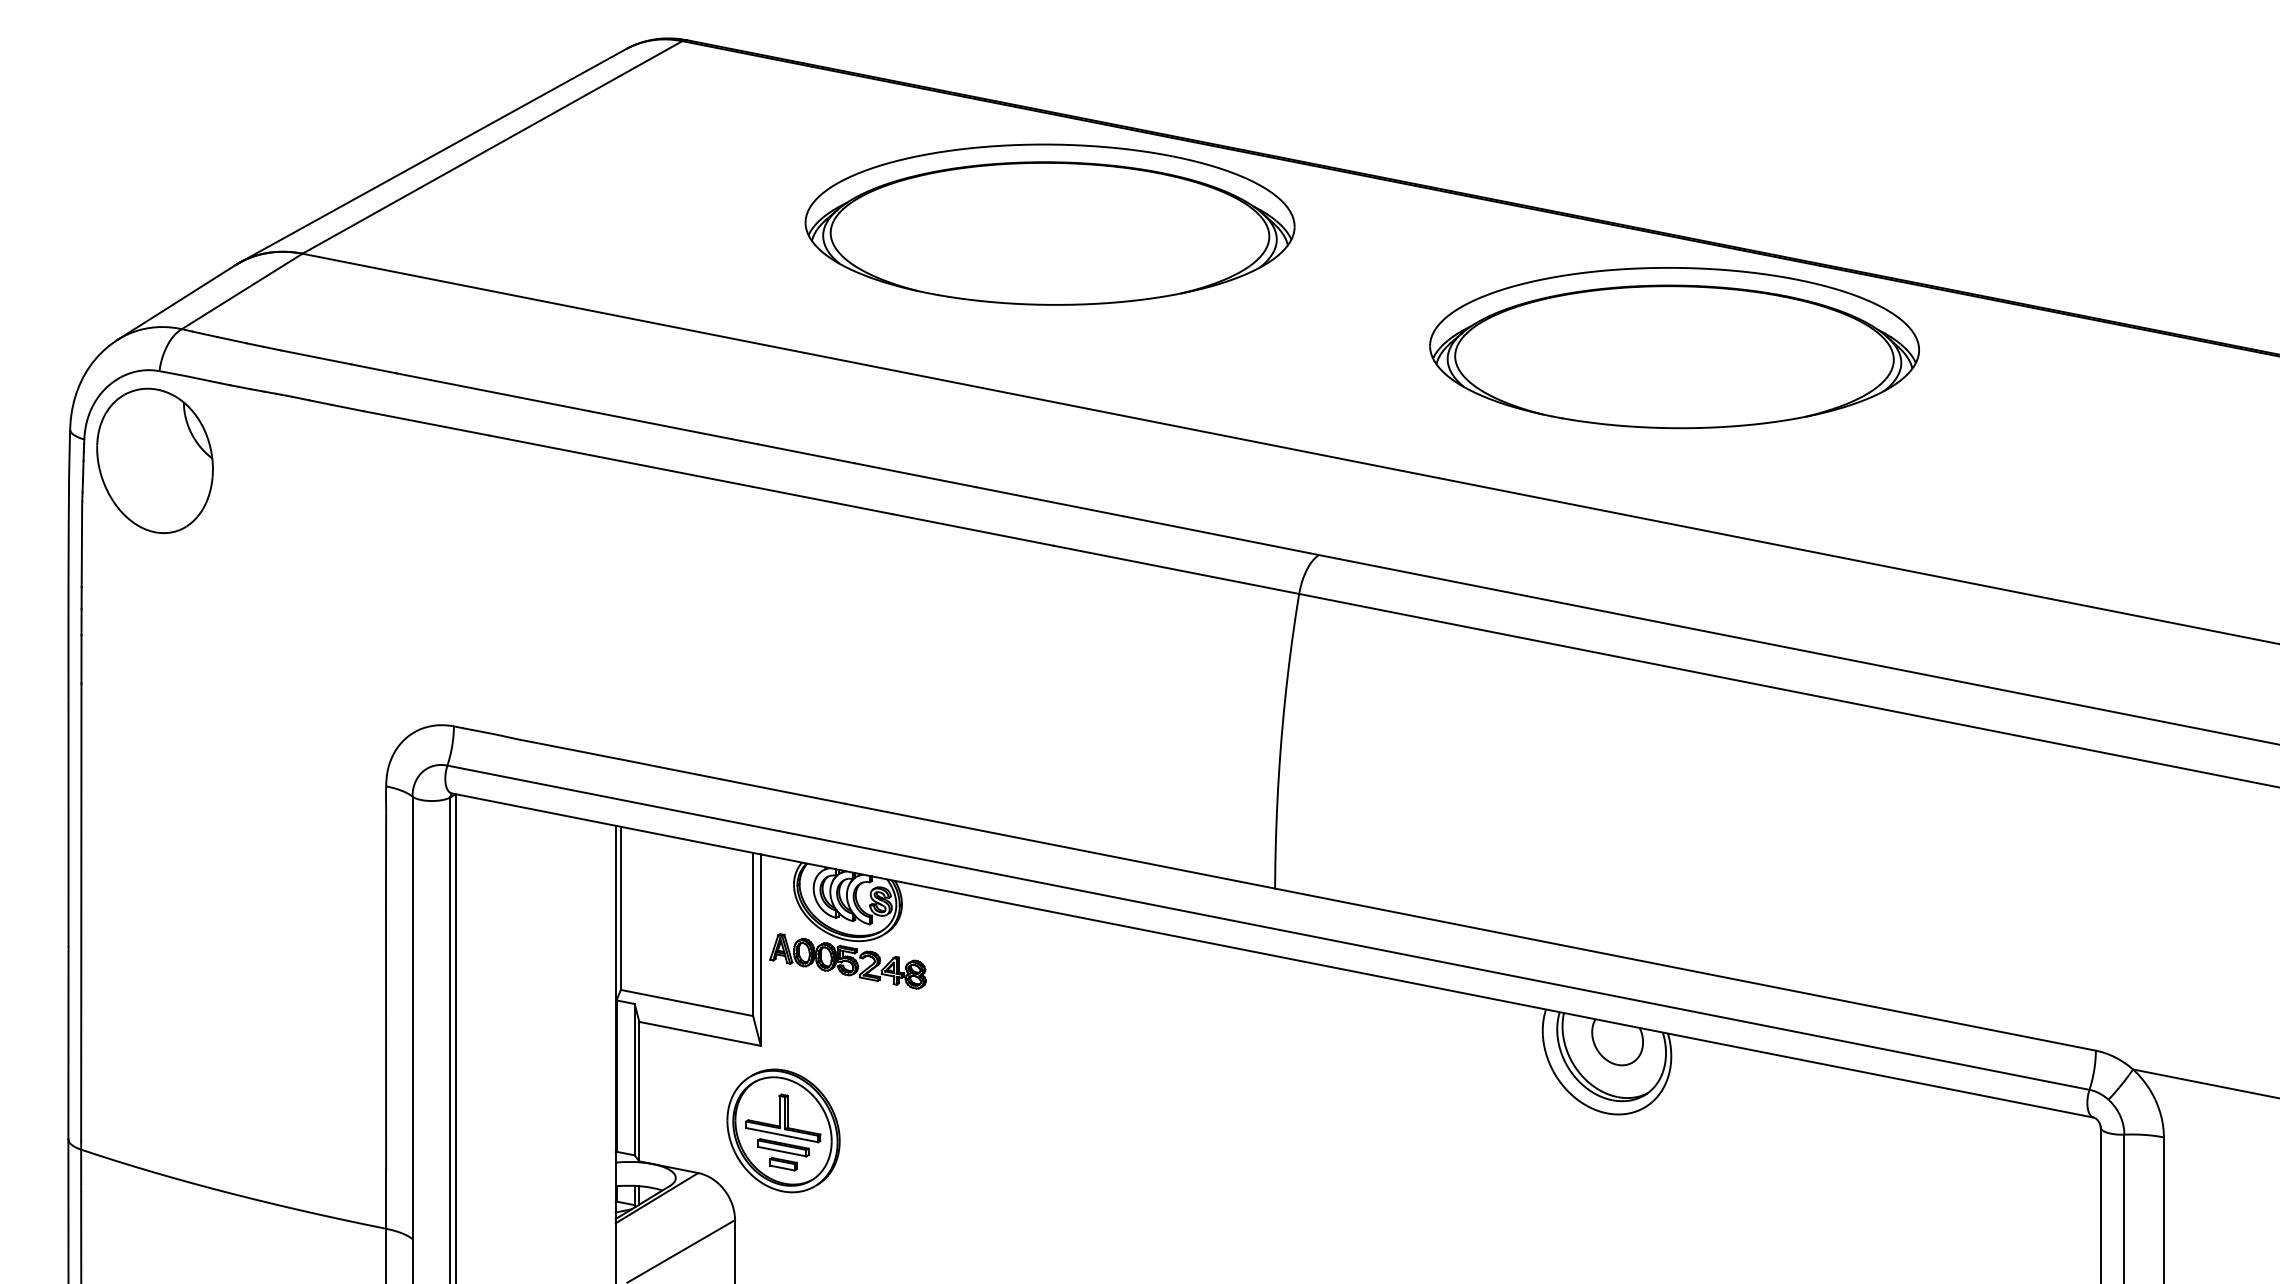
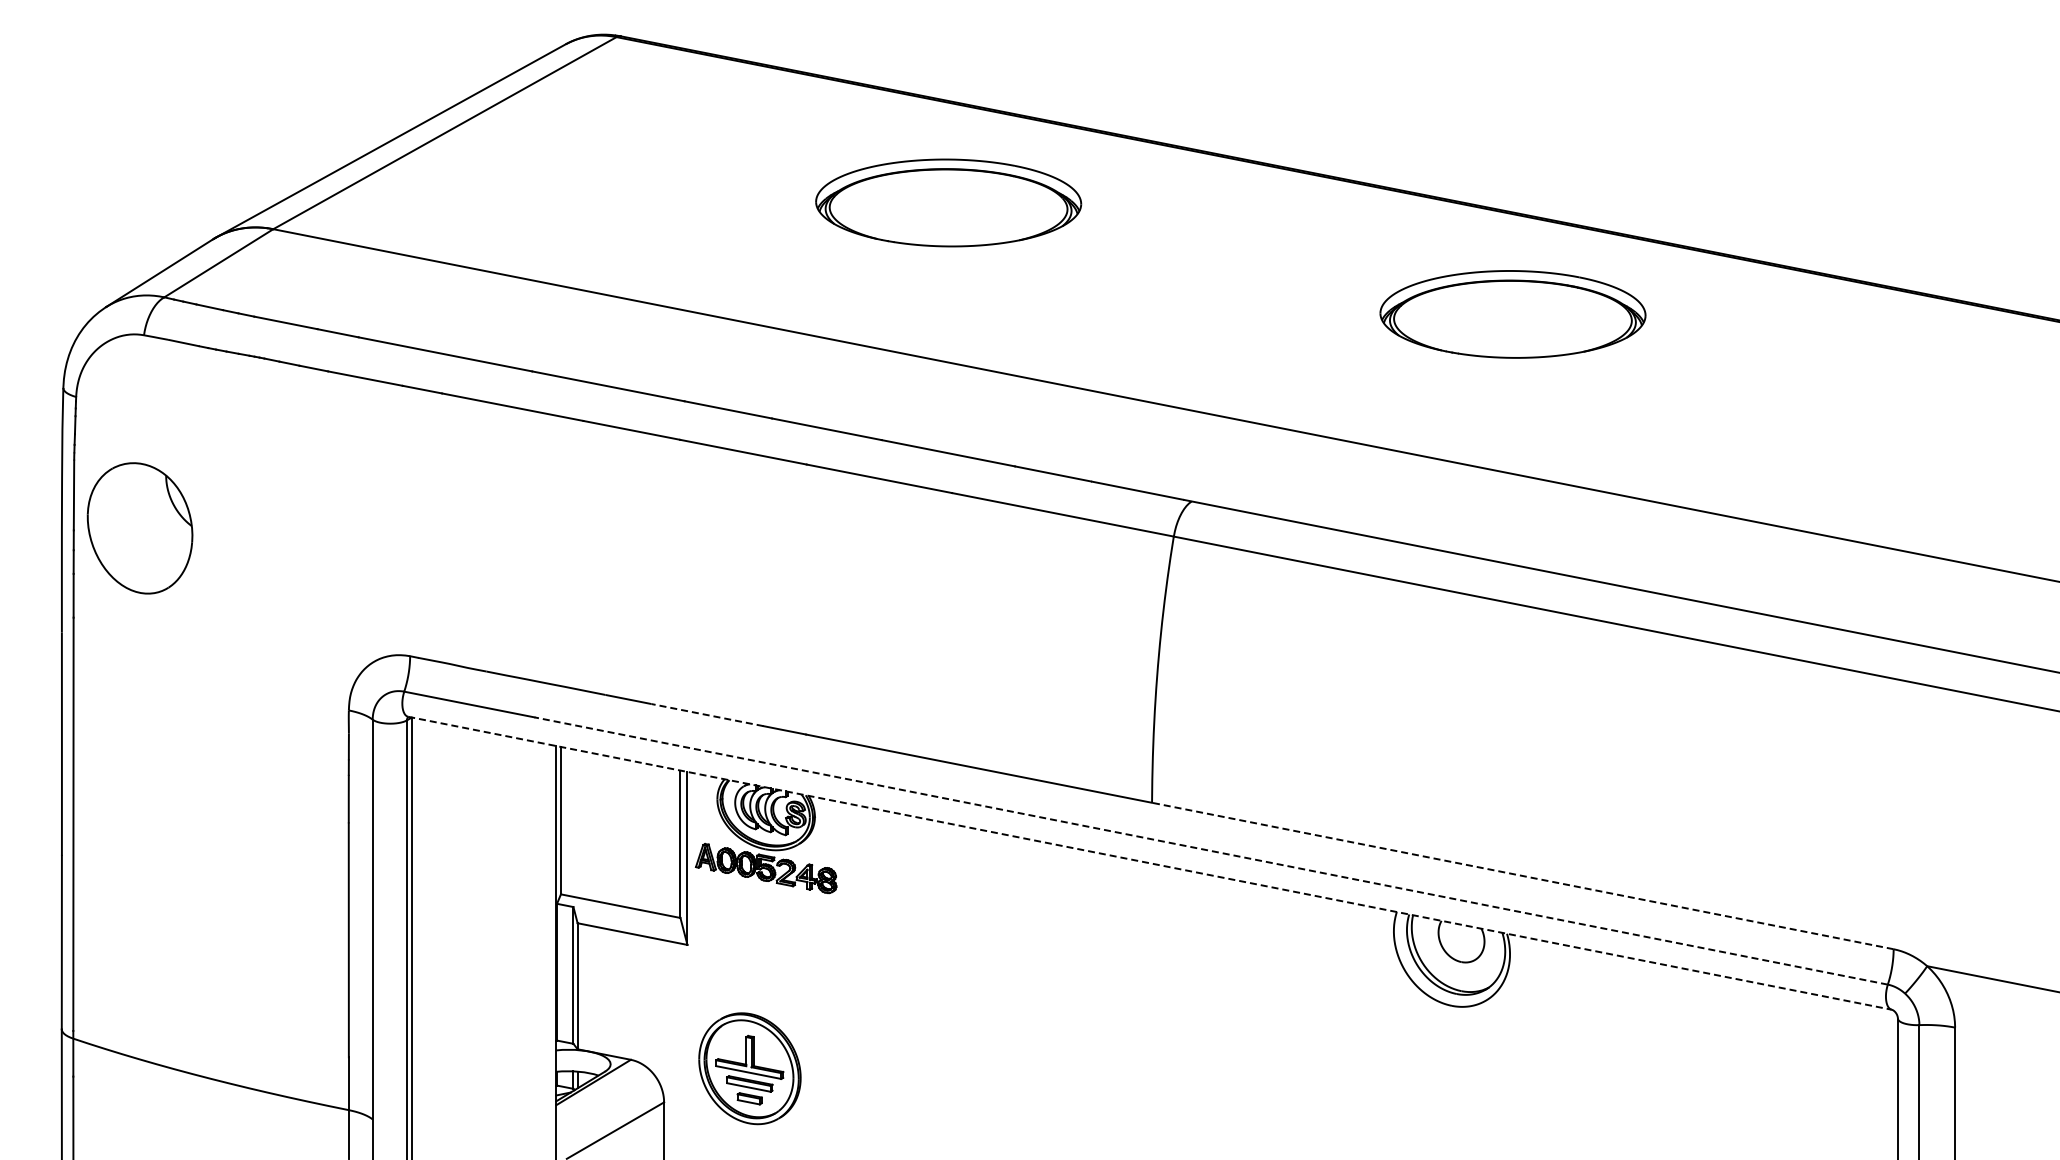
part: (1049, 224) -> (948, 202), size x0.6
part: (1674, 348) -> (1512, 314), size x0.6
part: (154, 461) -> (139, 528), moved
line: (783, 791) -> (707, 715), solid -> dashed
line: (1340, 942) -> (1211, 851), solid -> dashed
line: (1273, 955) -> (1150, 863), solid -> dashed
line: (1685, 970) -> (1522, 876), solid -> dashed
part: (783, 1130) -> (749, 1068), moved

